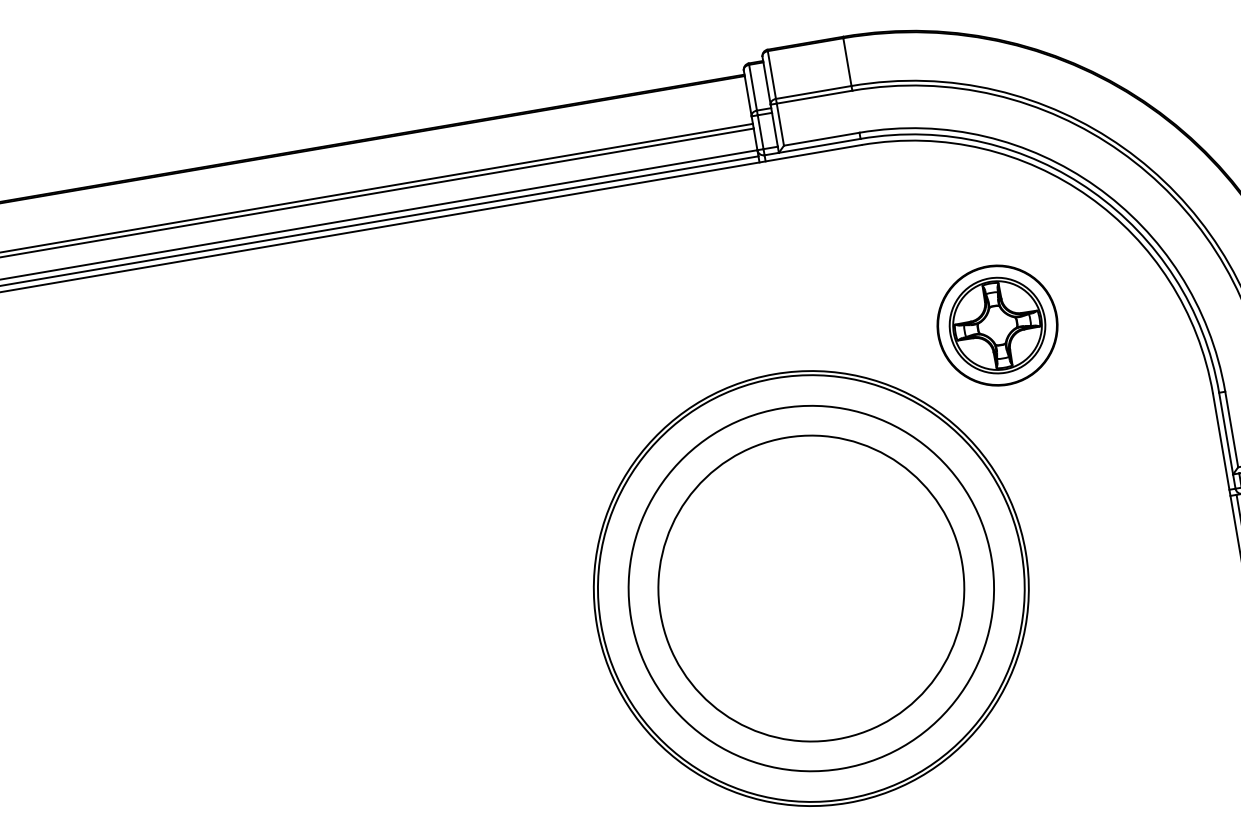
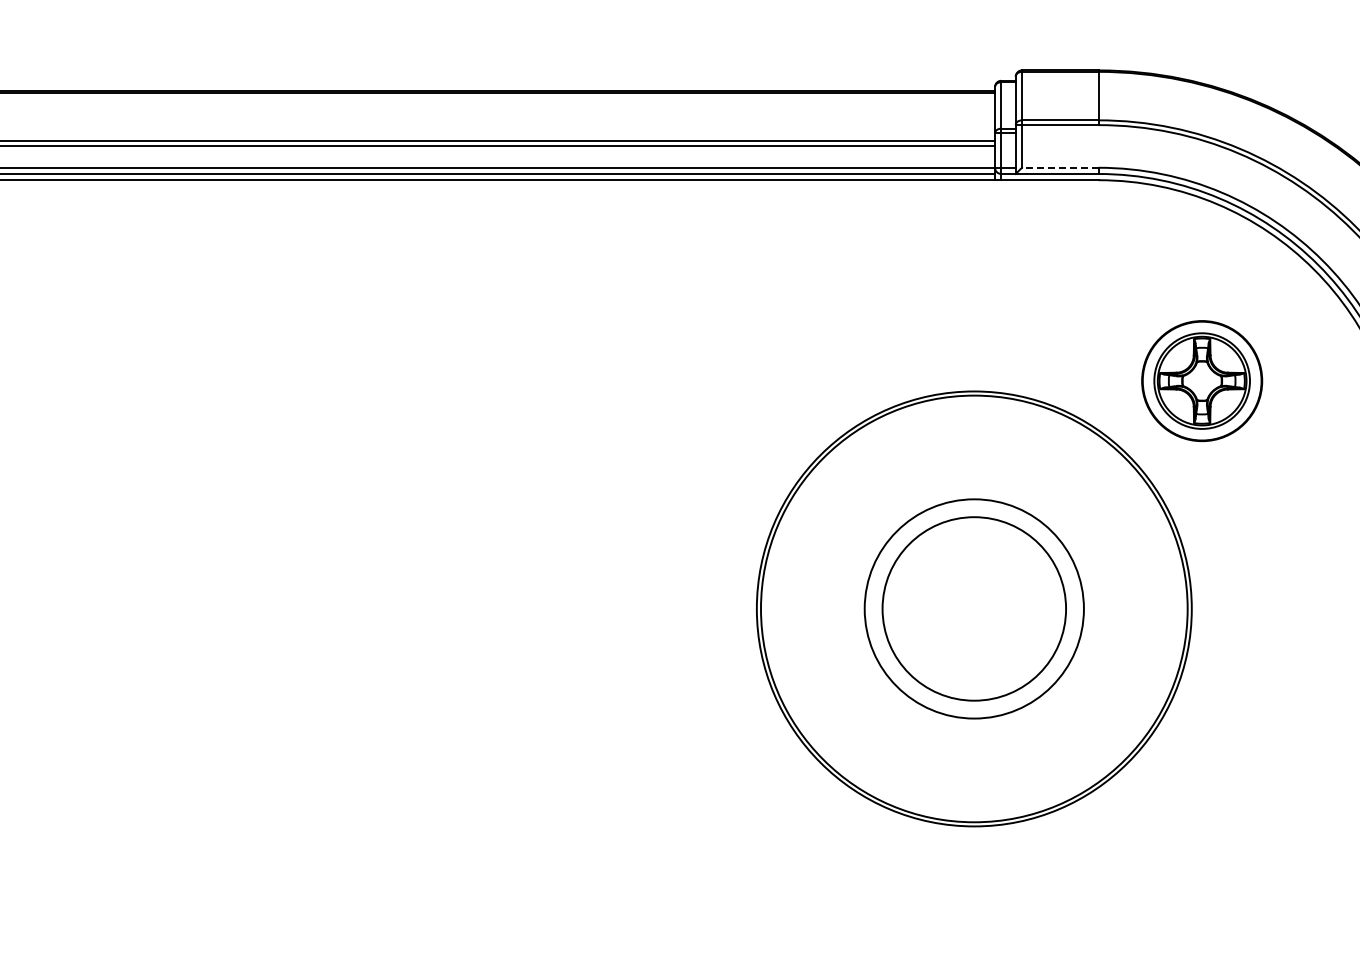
line: (820, 139) -> (1059, 167), solid -> dashed
circle: (811, 588) -> (974, 608), size x0.6
circle: (811, 588) -> (974, 608), size x0.6

